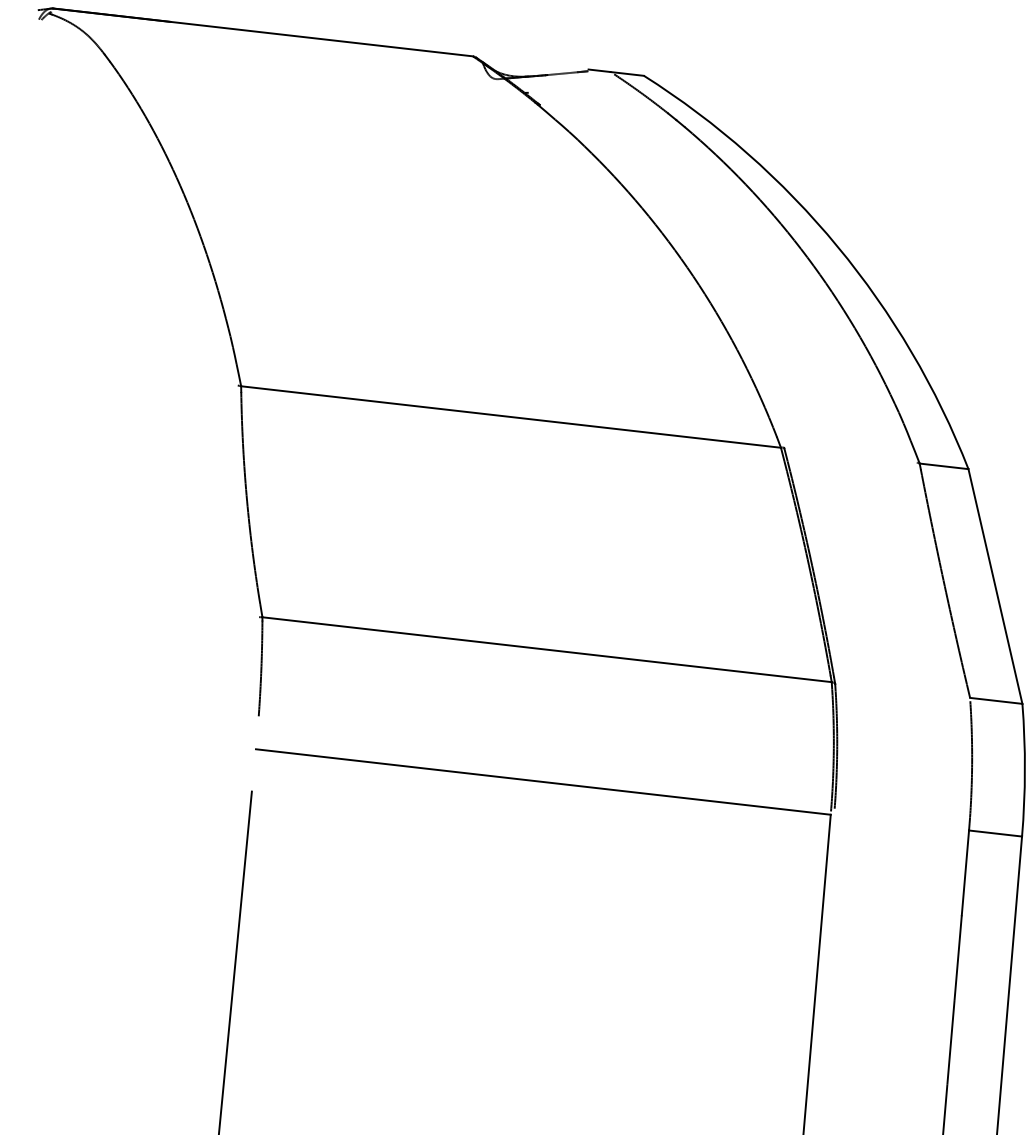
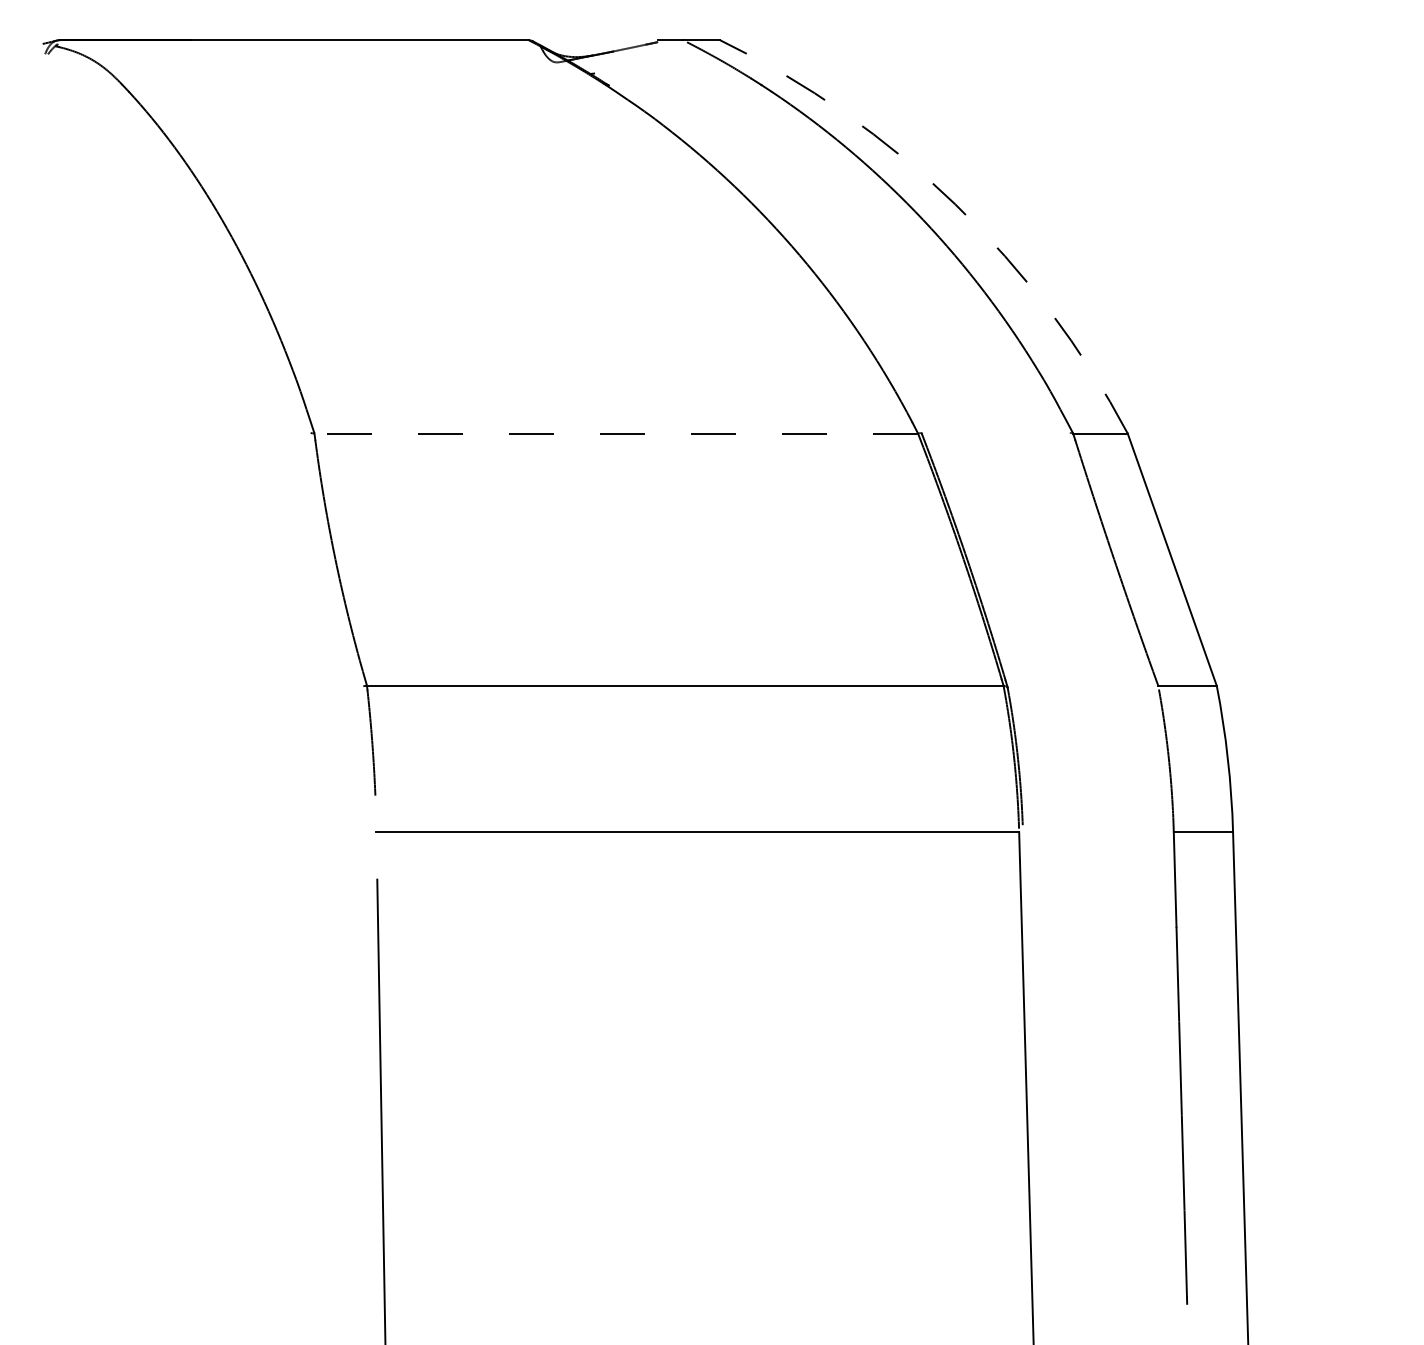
arc: (837, 246) -> (955, 204), solid -> dashed
line: (511, 417) -> (616, 433), solid -> dashed

